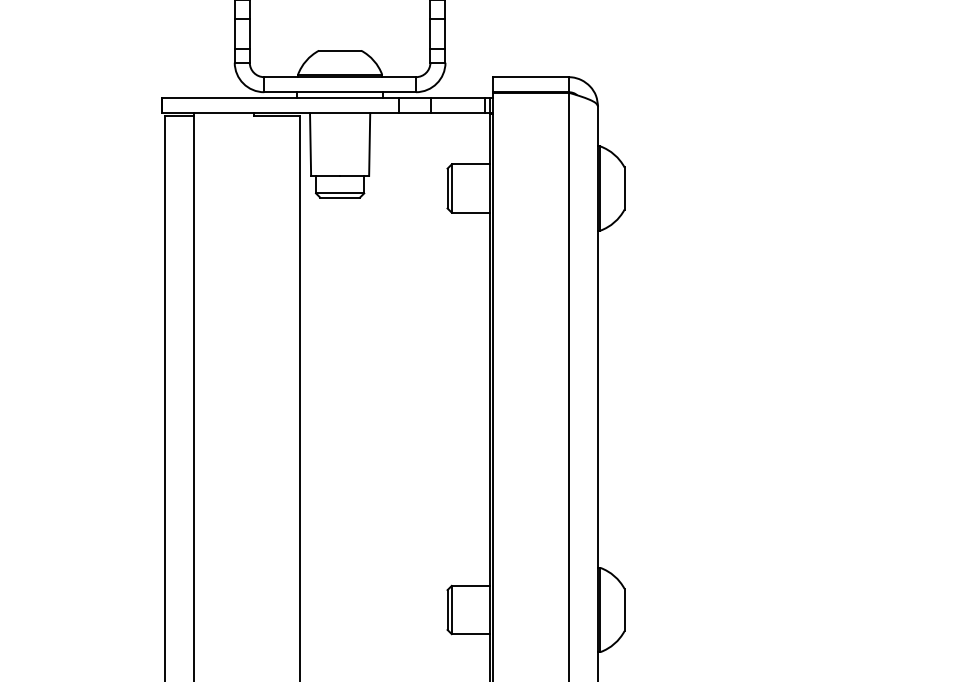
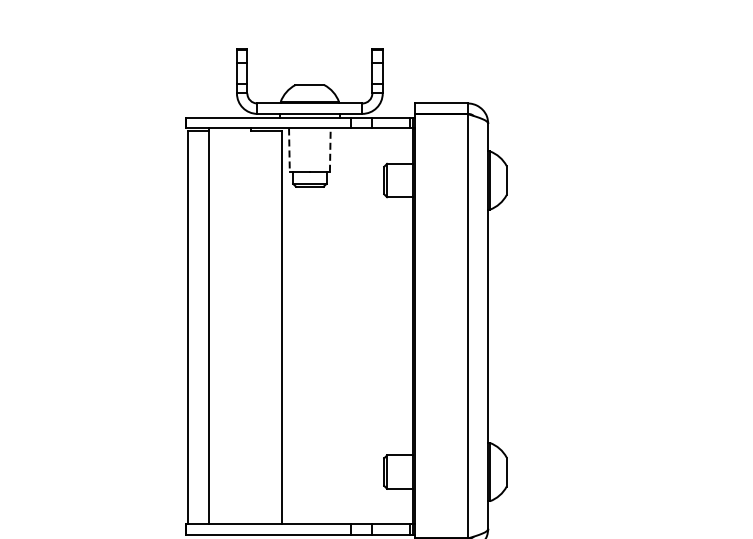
line: (310, 145) -> (289, 150), solid -> dashed
line: (369, 145) -> (330, 150), solid -> dashed

